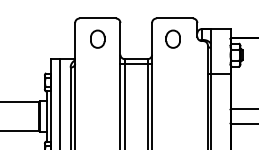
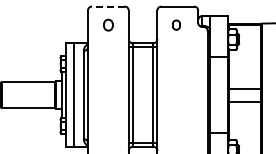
line: (96, 18) -> (107, 6), solid -> dashed
part: (97, 38) -> (108, 24), size x0.7
part: (173, 38) -> (176, 24), size x0.6

